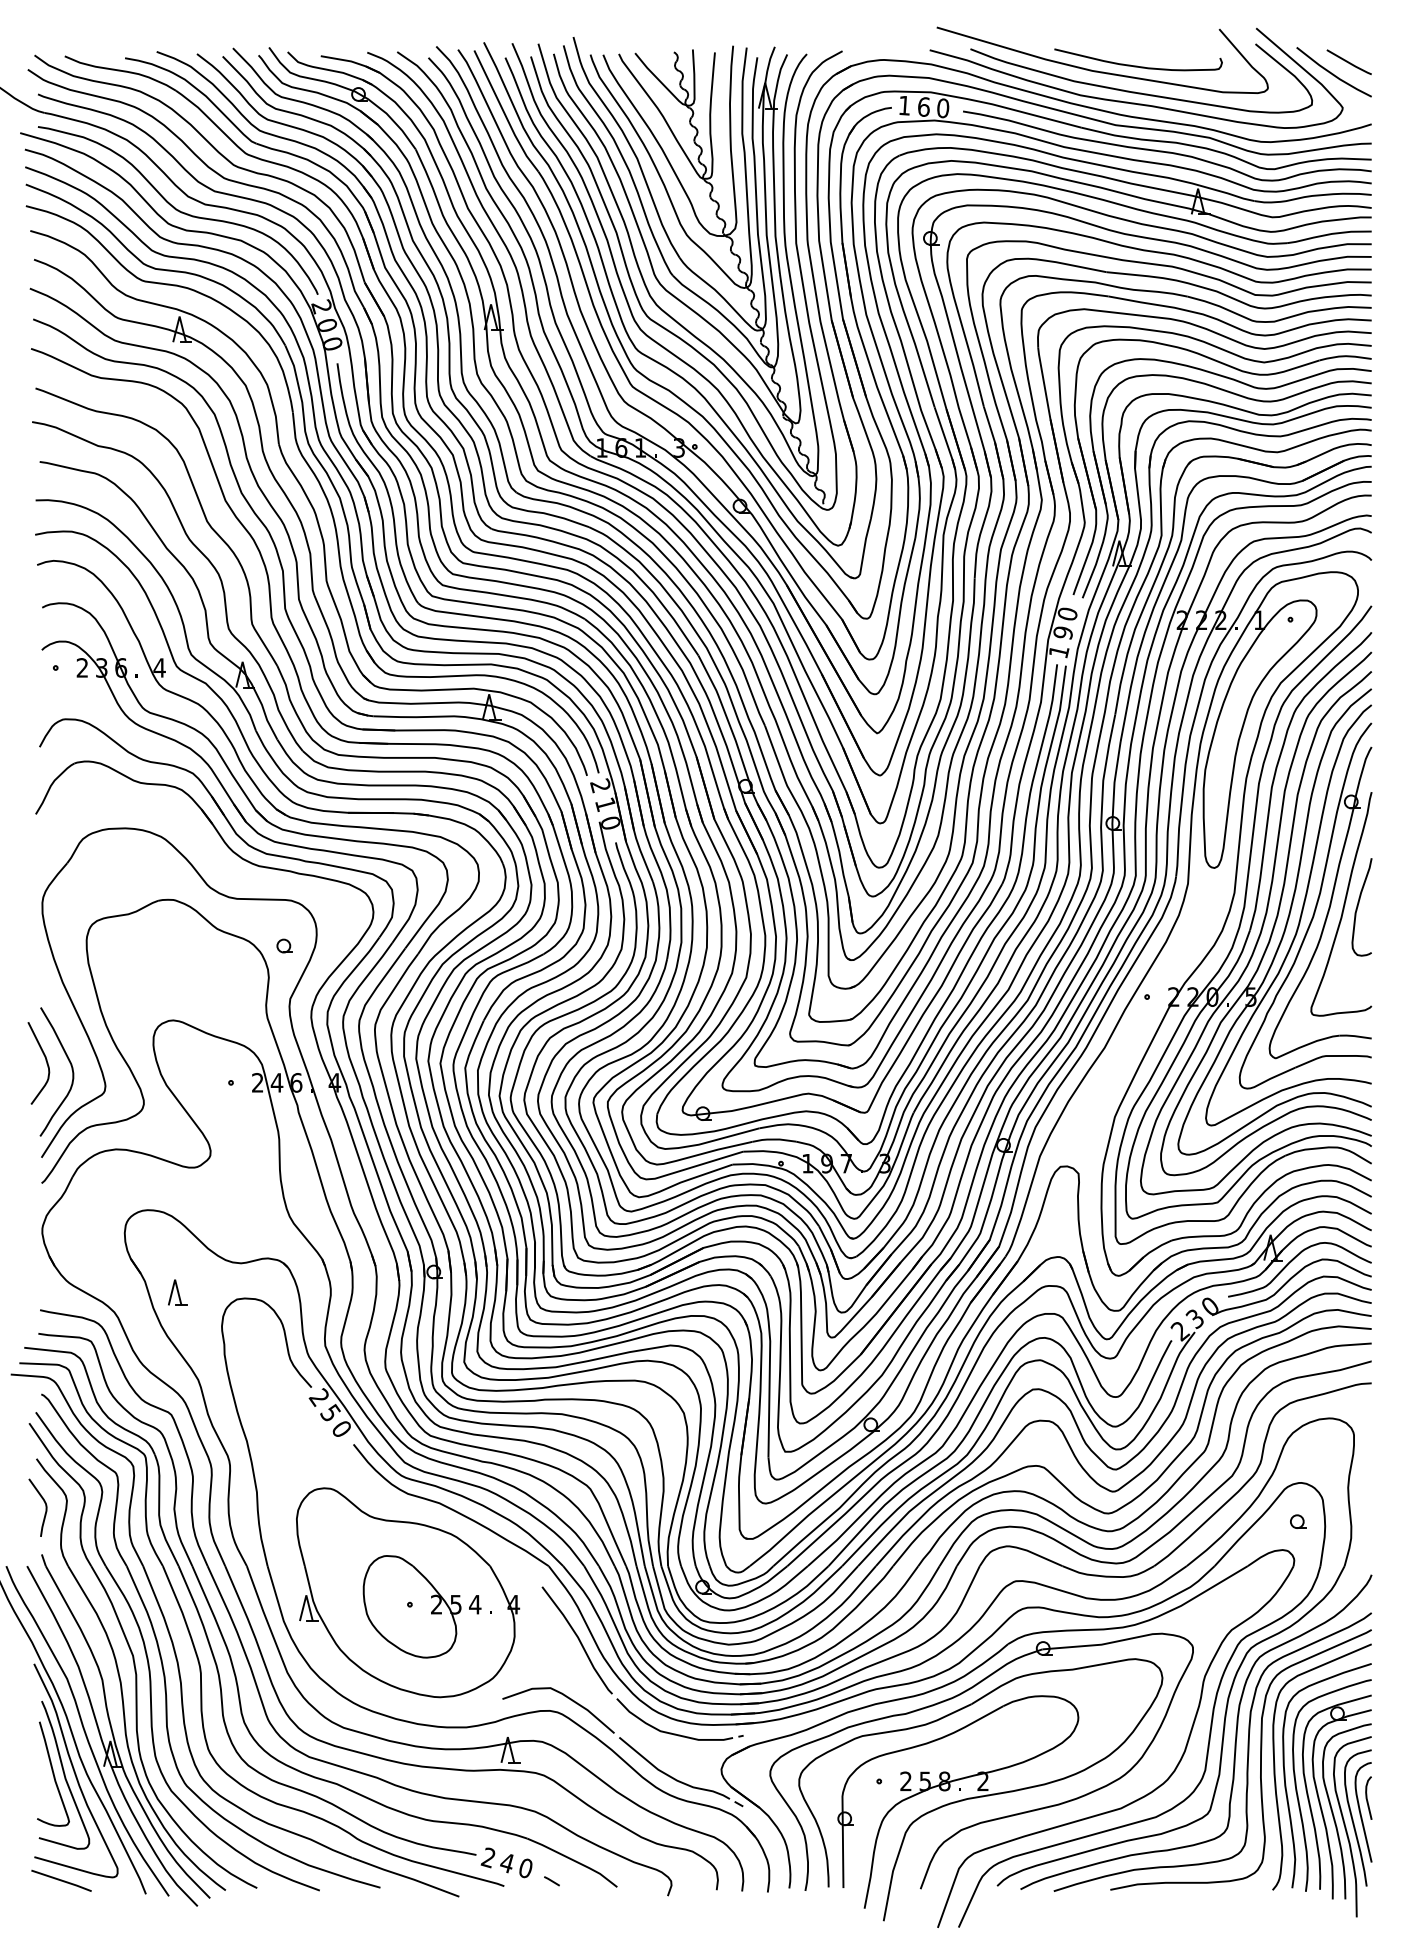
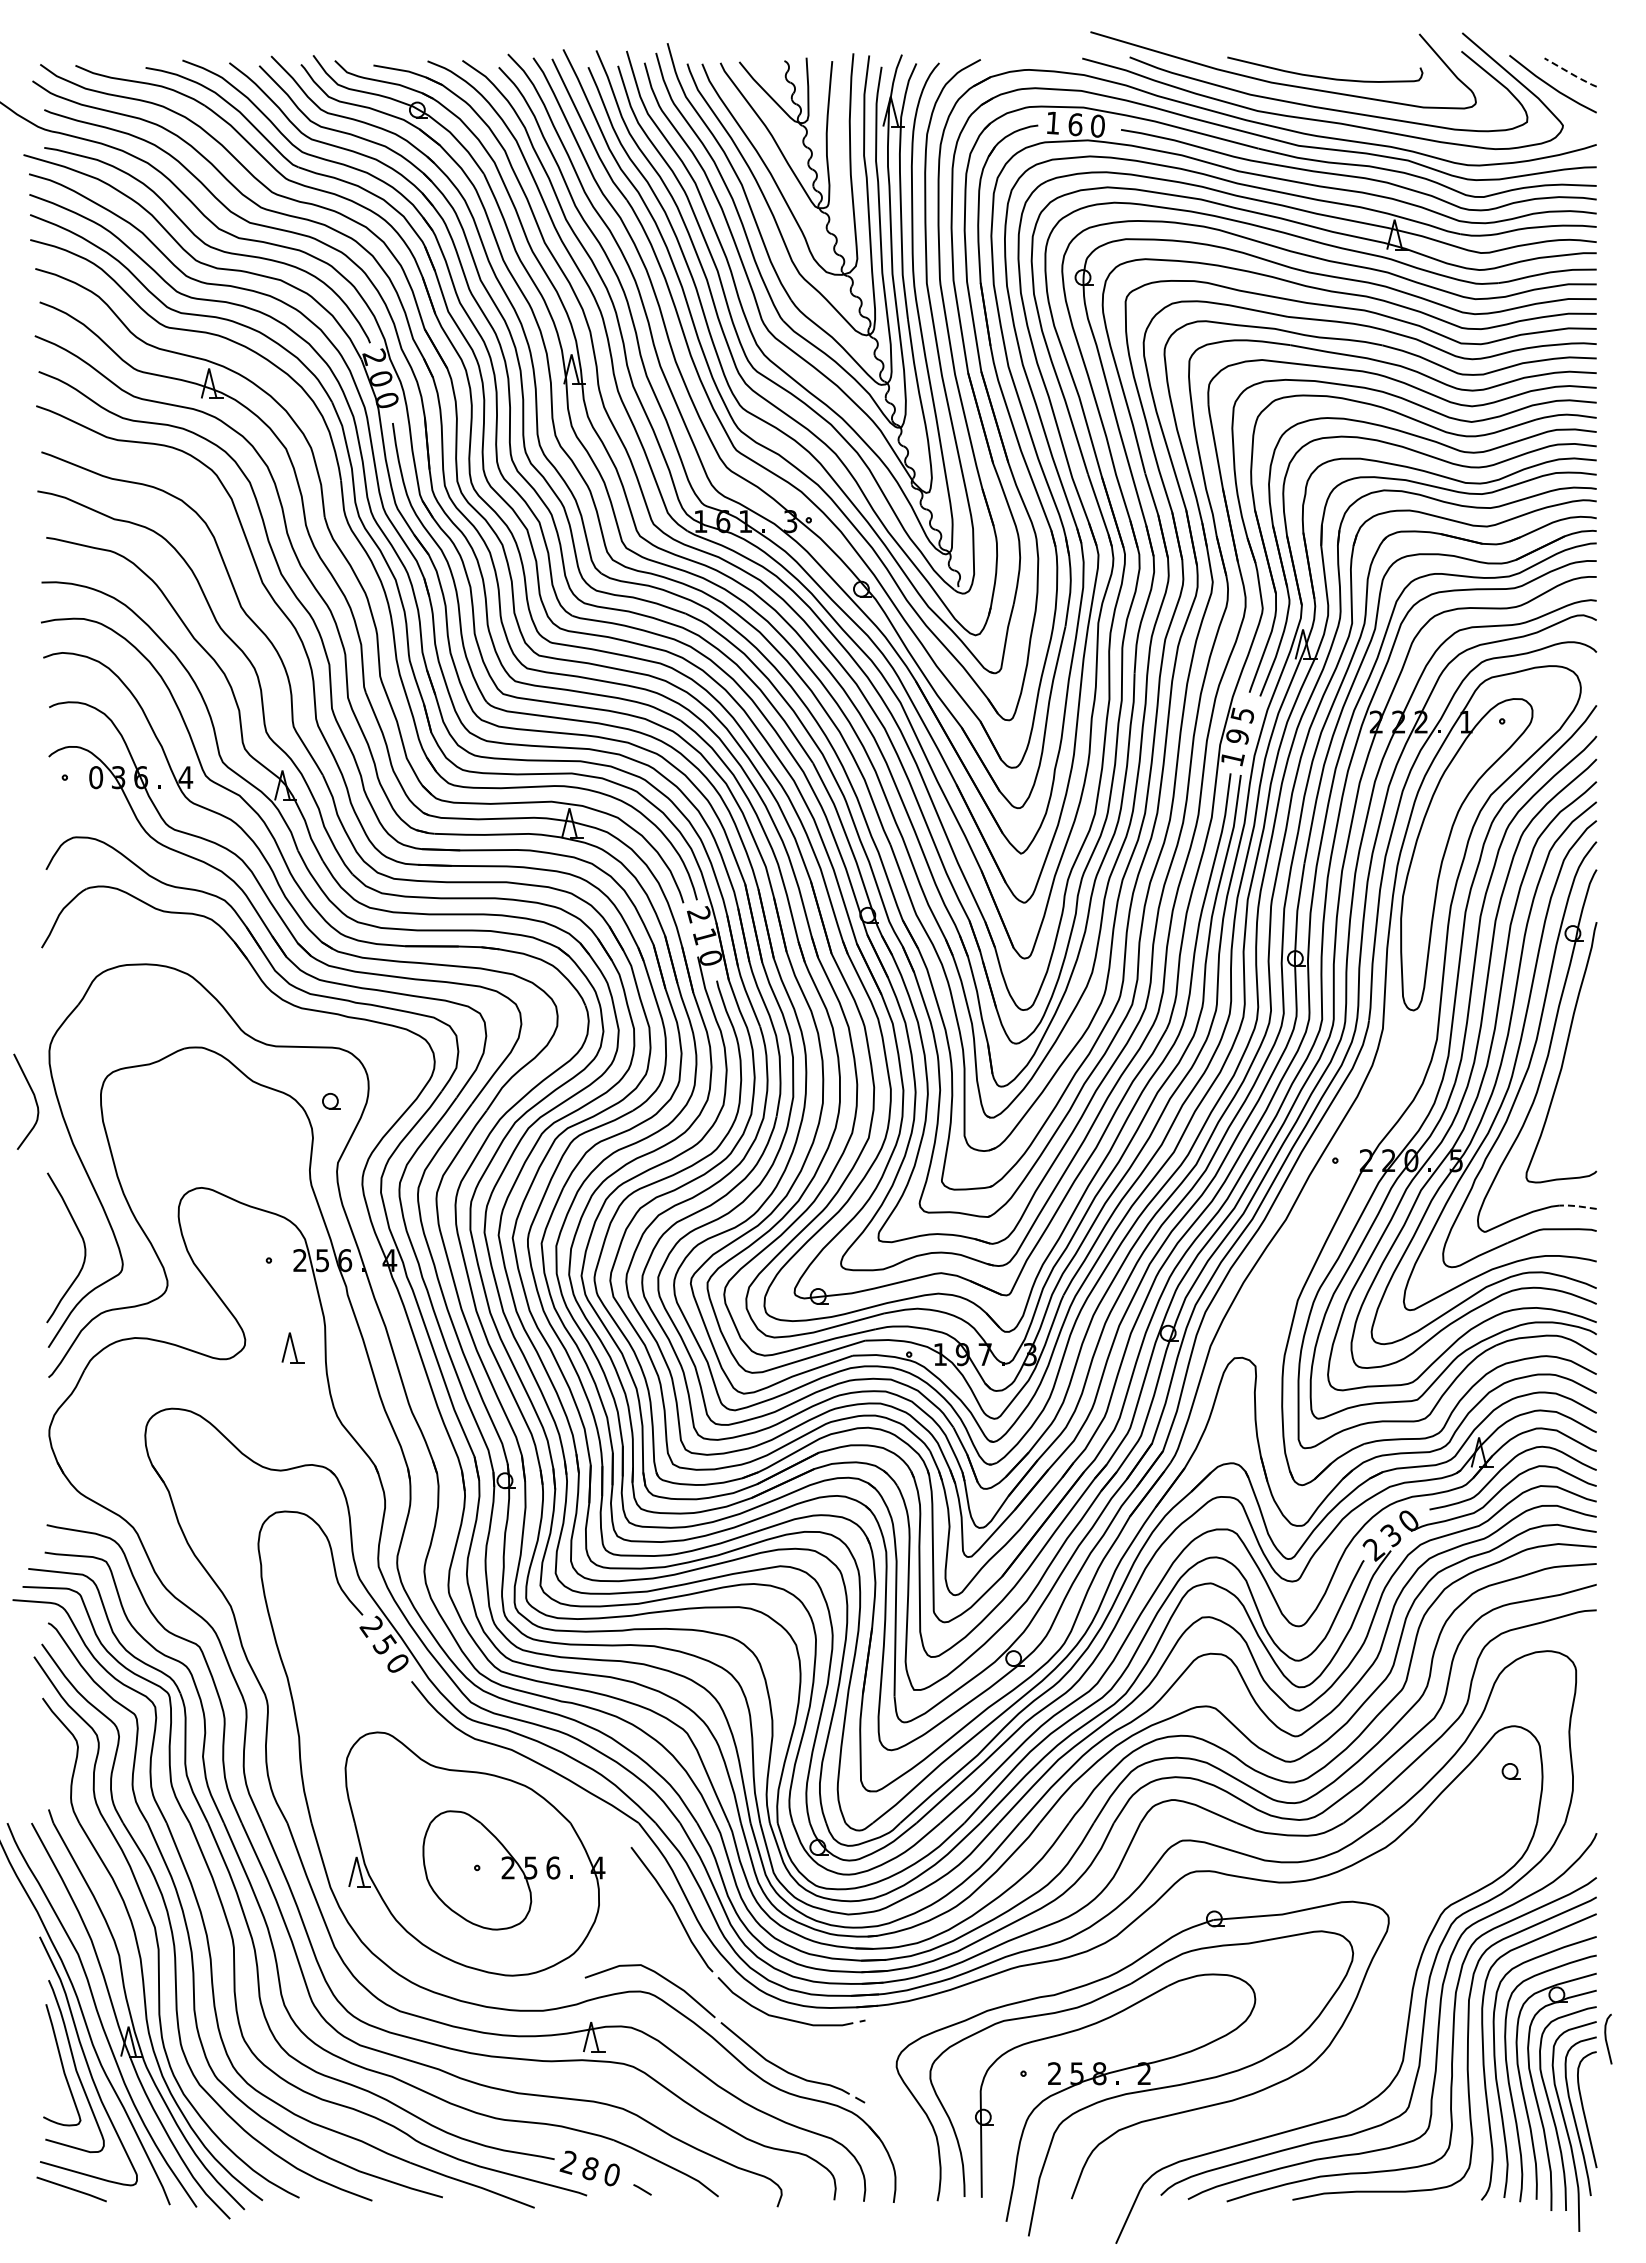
line: (1350, 63) -> (1571, 73), solid -> dashed
text: (1067, 614) -> (1242, 715), 0 -> 5
text: (82, 667) -> (96, 777), 2 -> 0
curve: (1358, 905) -> (1581, 1054), removed
line: (1354, 1036) -> (1576, 1206), solid -> dashed
curve: (45, 1061) -> (34, 1099), moved
text: (277, 1082) -> (322, 1260), 4 -> 5
part: (177, 1292) -> (292, 1347), moved
curve: (45, 1504) -> (52, 1751), removed
text: (474, 1604) -> (552, 1867), 4 -> 6
part: (966, 1676) -> (1124, 1951), removed
curve: (1367, 1797) -> (1606, 2038), moved
text: (507, 1862) -> (590, 2168), 4 -> 8

